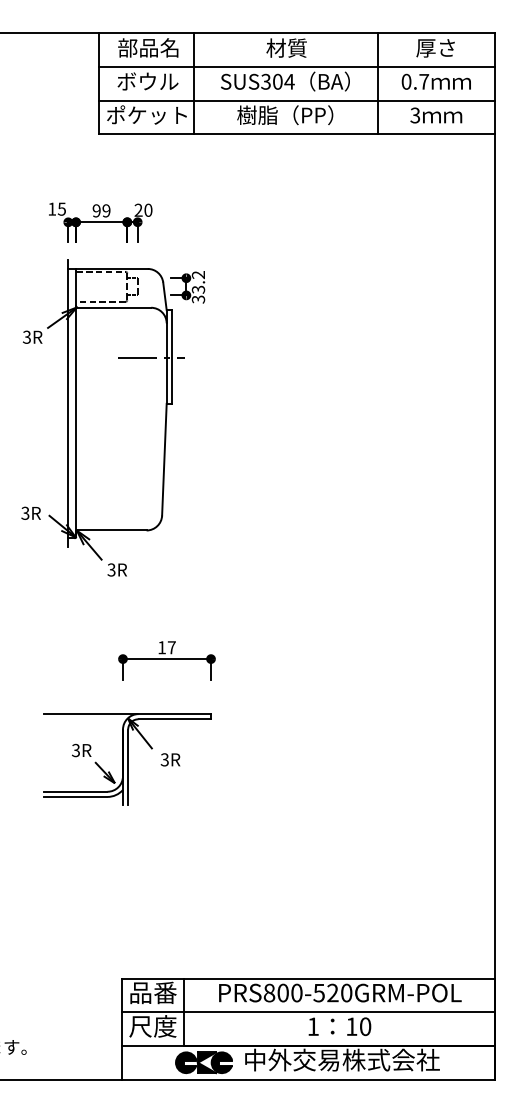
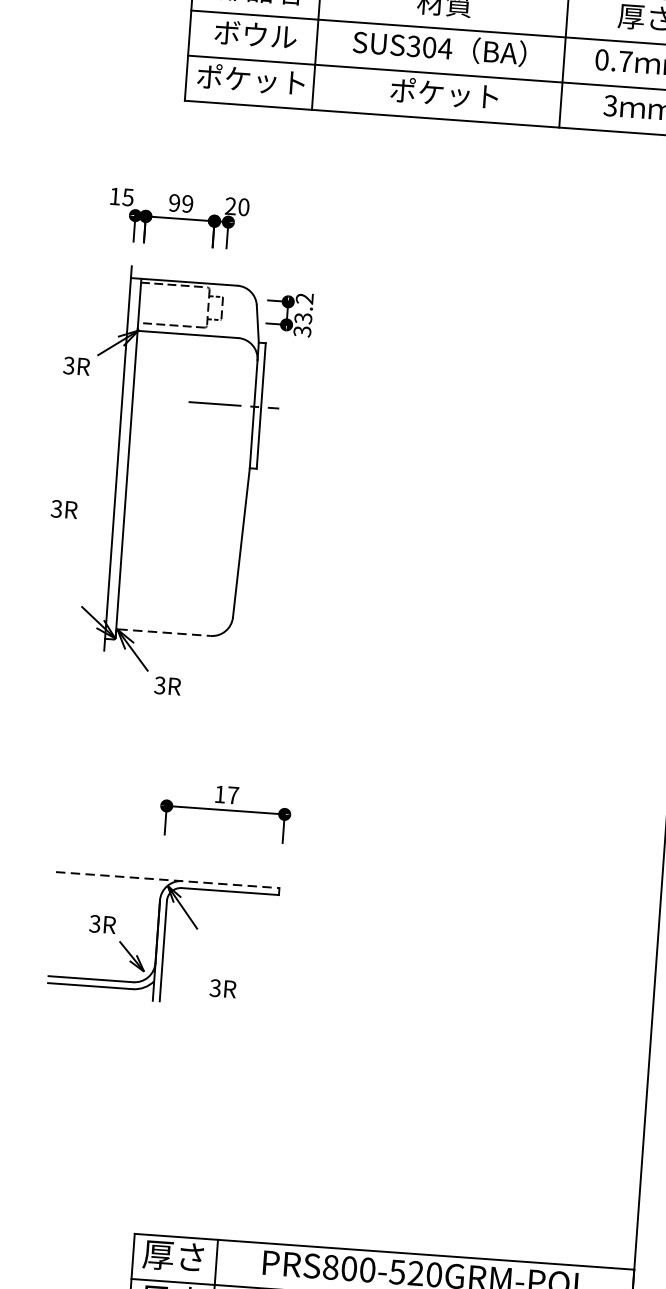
text: (285, 115) -> (436, 93), 樹脂（PP） -> ポケット
text: (30, 512) -> (63, 508), moved
line: (112, 530) -> (165, 632), solid -> dashed
line: (128, 714) -> (168, 880), solid -> dashed
text: (170, 759) -> (223, 988), moved
text: (152, 992) -> (174, 1255), 品番 -> 厚さ

